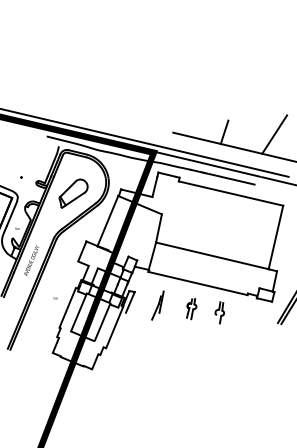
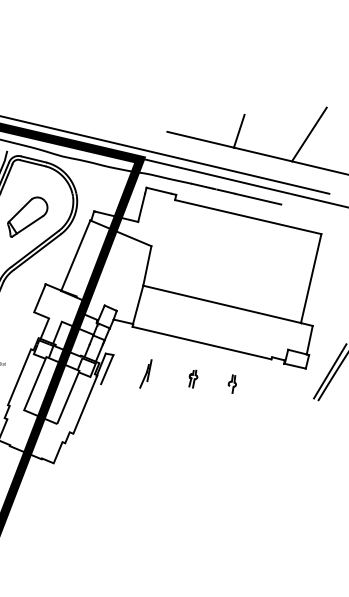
part: (157, 305) -> (145, 373), size x0.7
part: (191, 309) -> (192, 379), size x0.6
part: (219, 312) -> (232, 383), size x0.6

